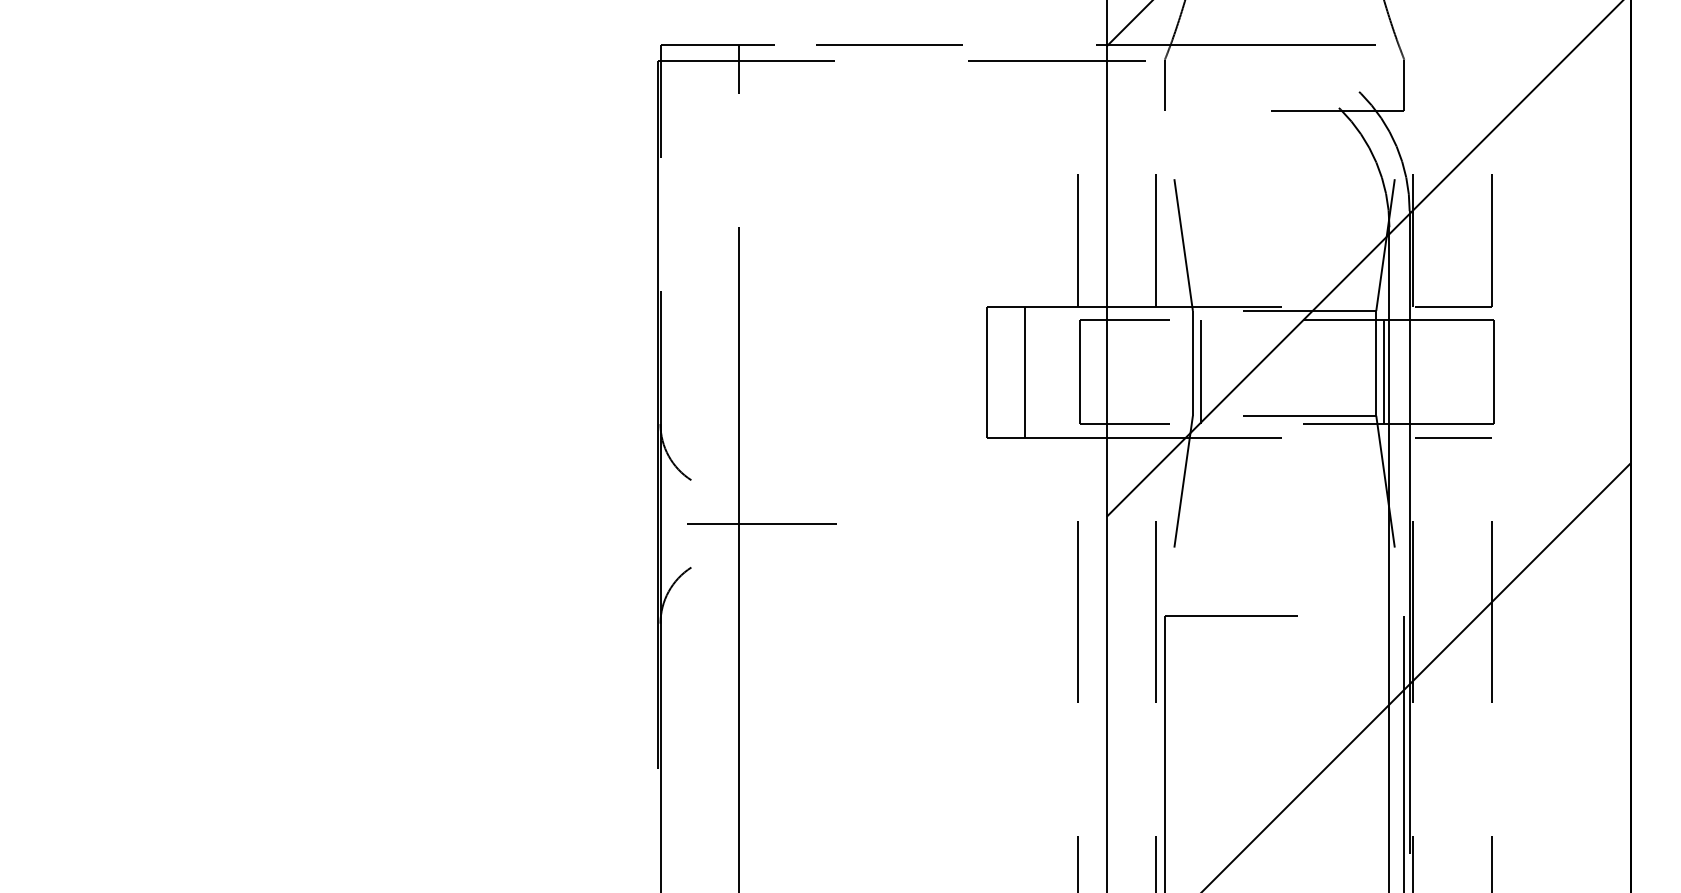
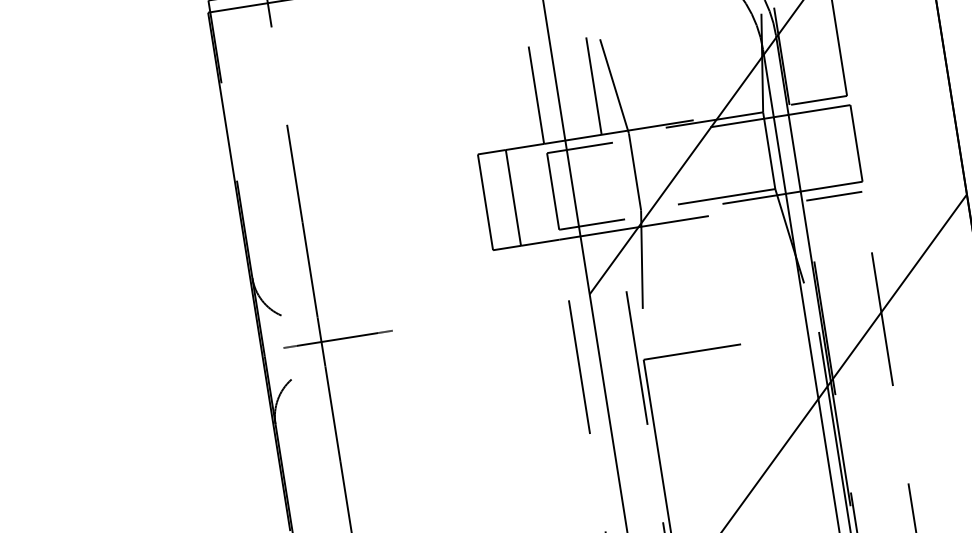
line: (1200, 371) -> (641, 177), removed
line: (1384, 371) -> (776, 155), removed

